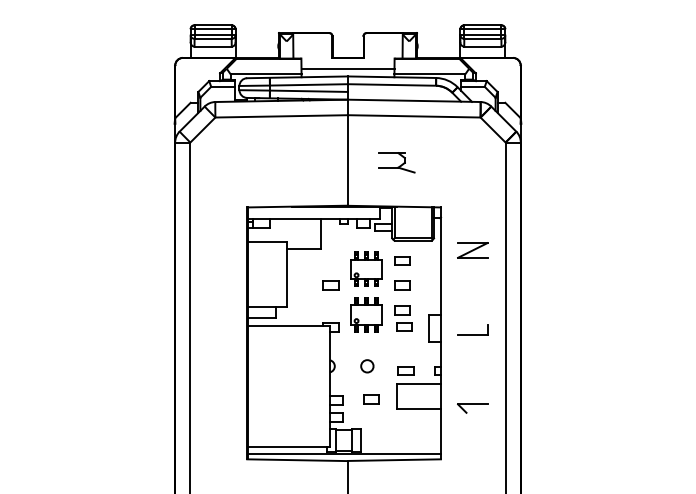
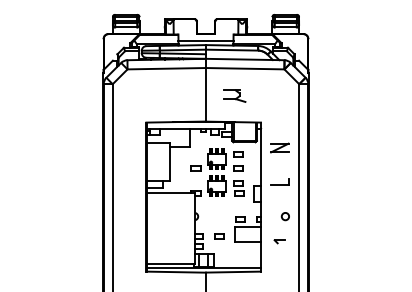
part: (472, 328) -> (279, 181), moved
circle: (365, 366) -> (284, 216), moved
part: (472, 408) -> (279, 241), size x0.6

